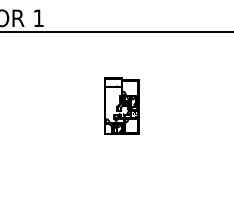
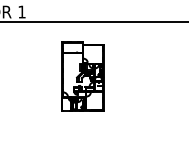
part: (121, 106) -> (82, 76), size x1.67

